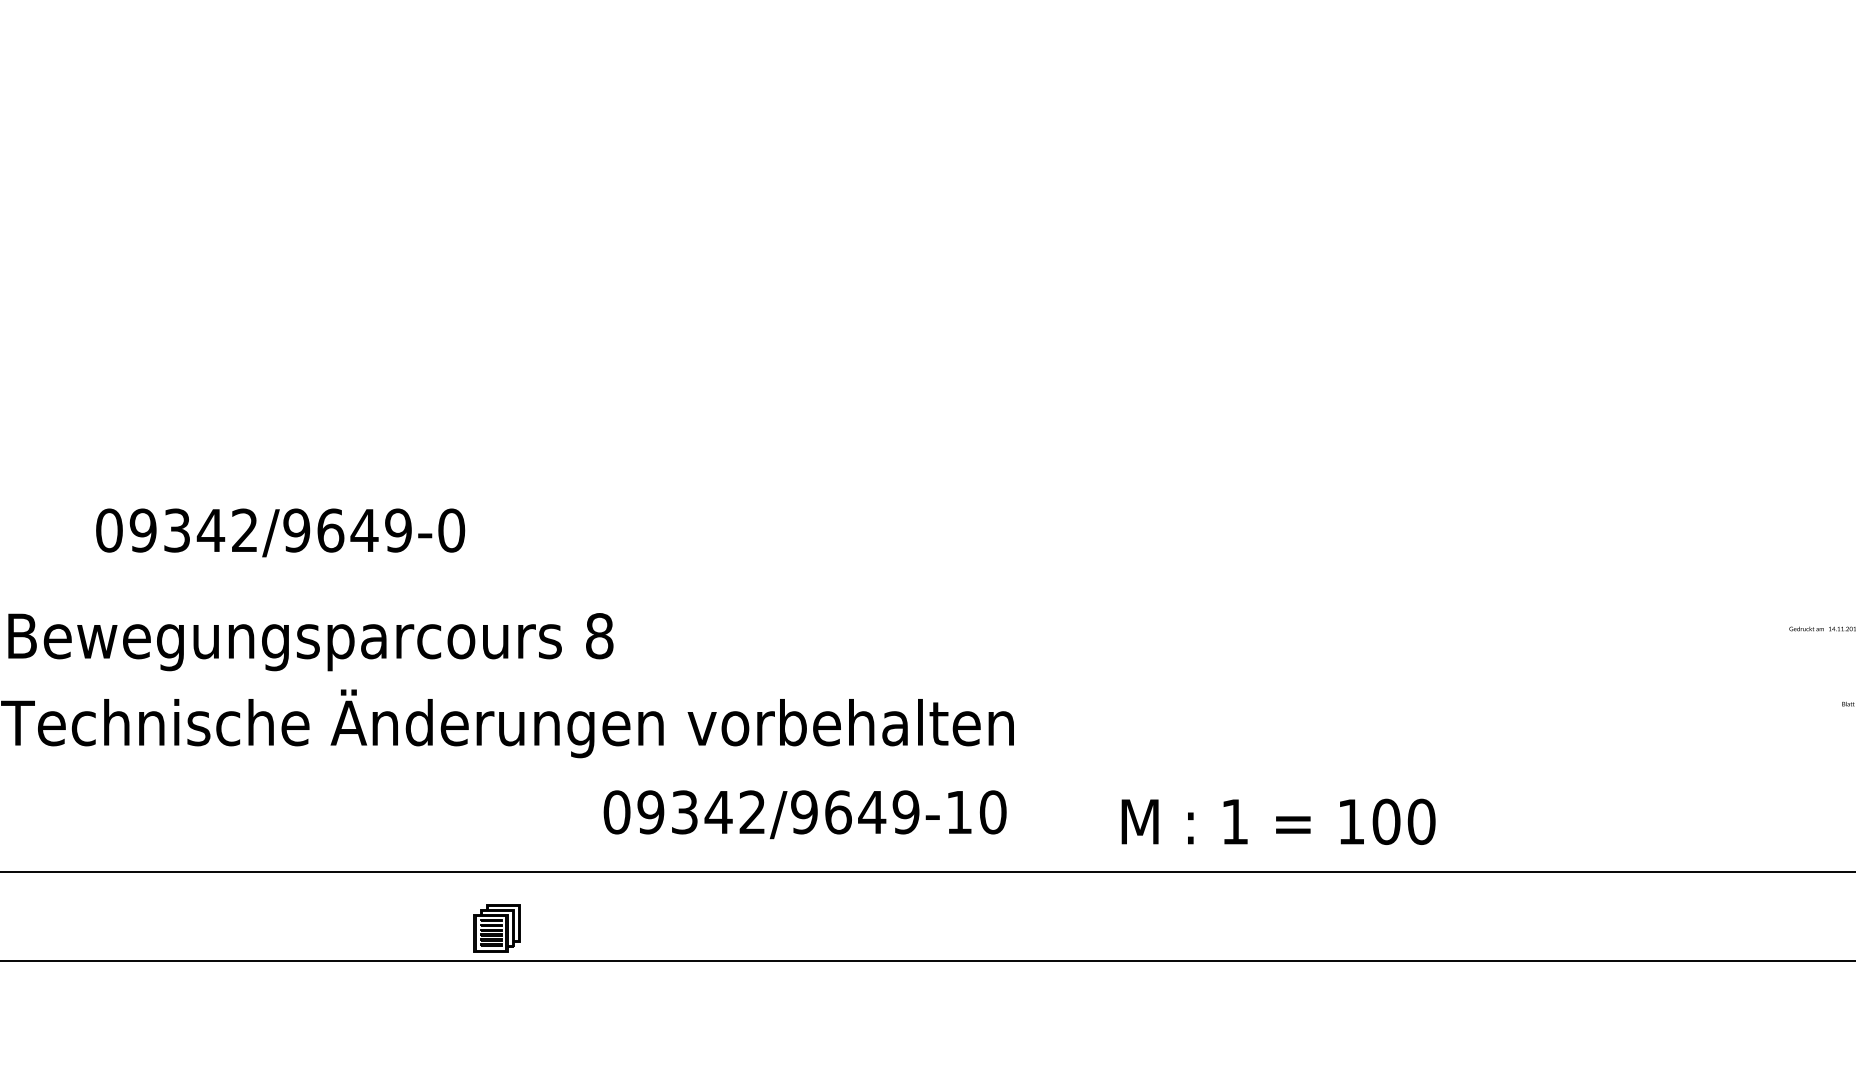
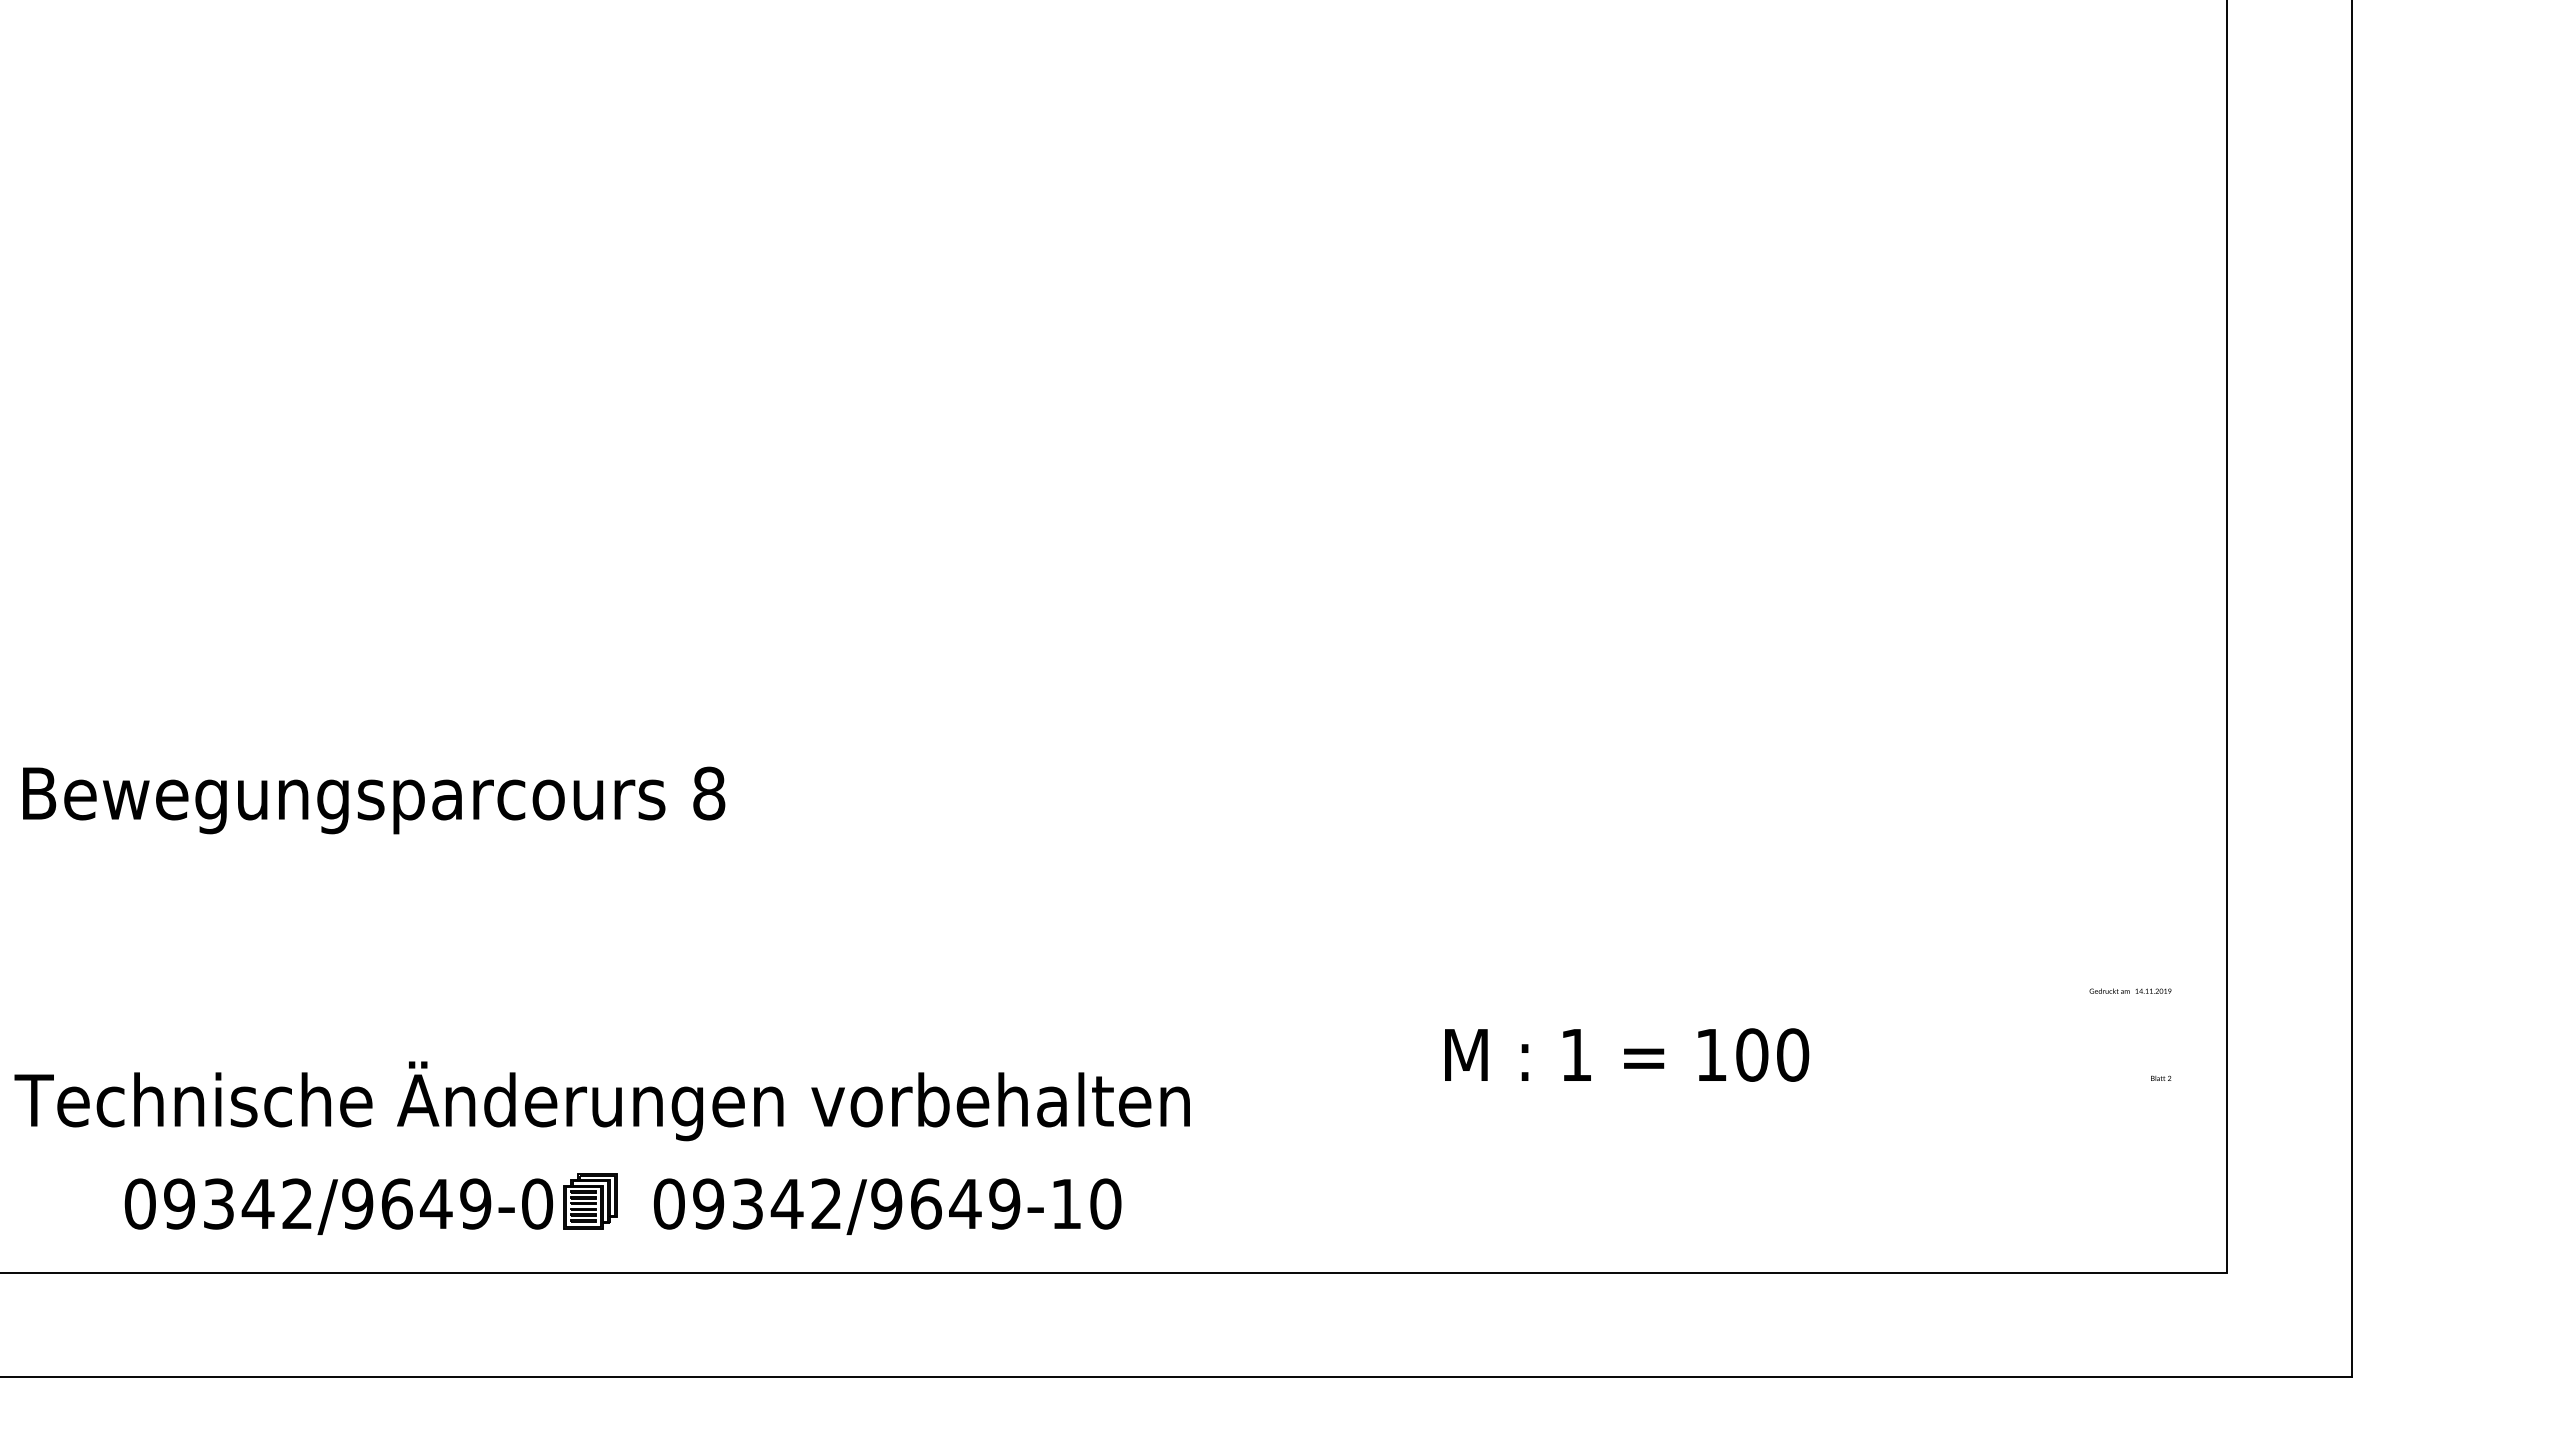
text: (280, 532) -> (338, 1206), moved
text: (311, 642) -> (374, 800), moved
text: (805, 814) -> (887, 1206), moved
text: (1279, 821) -> (1627, 1054), moved
part: (497, 928) -> (590, 1201), moved

